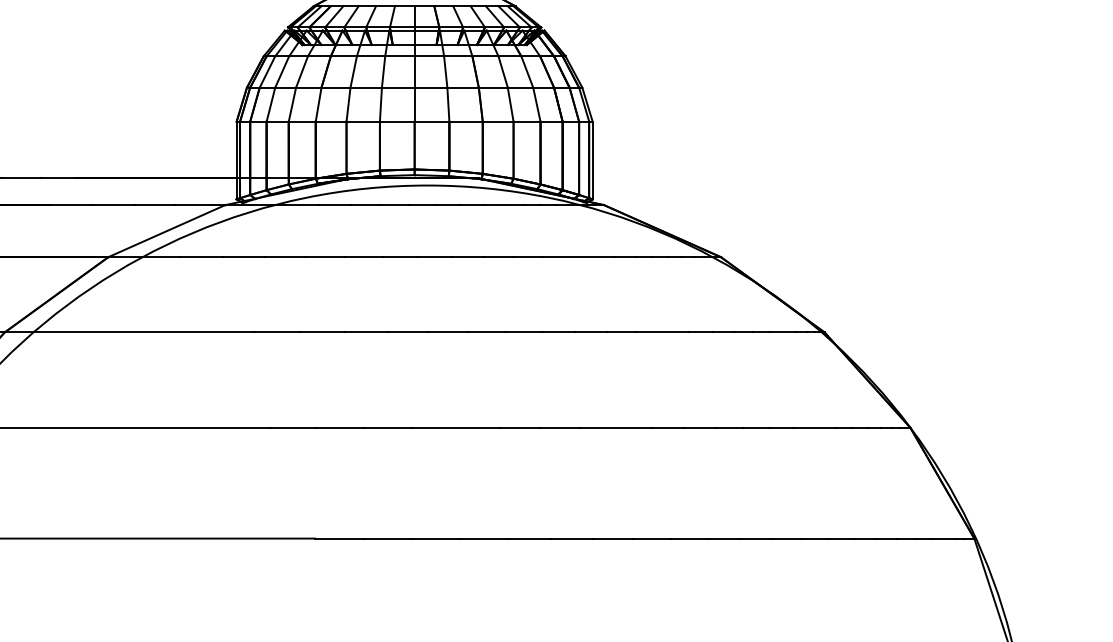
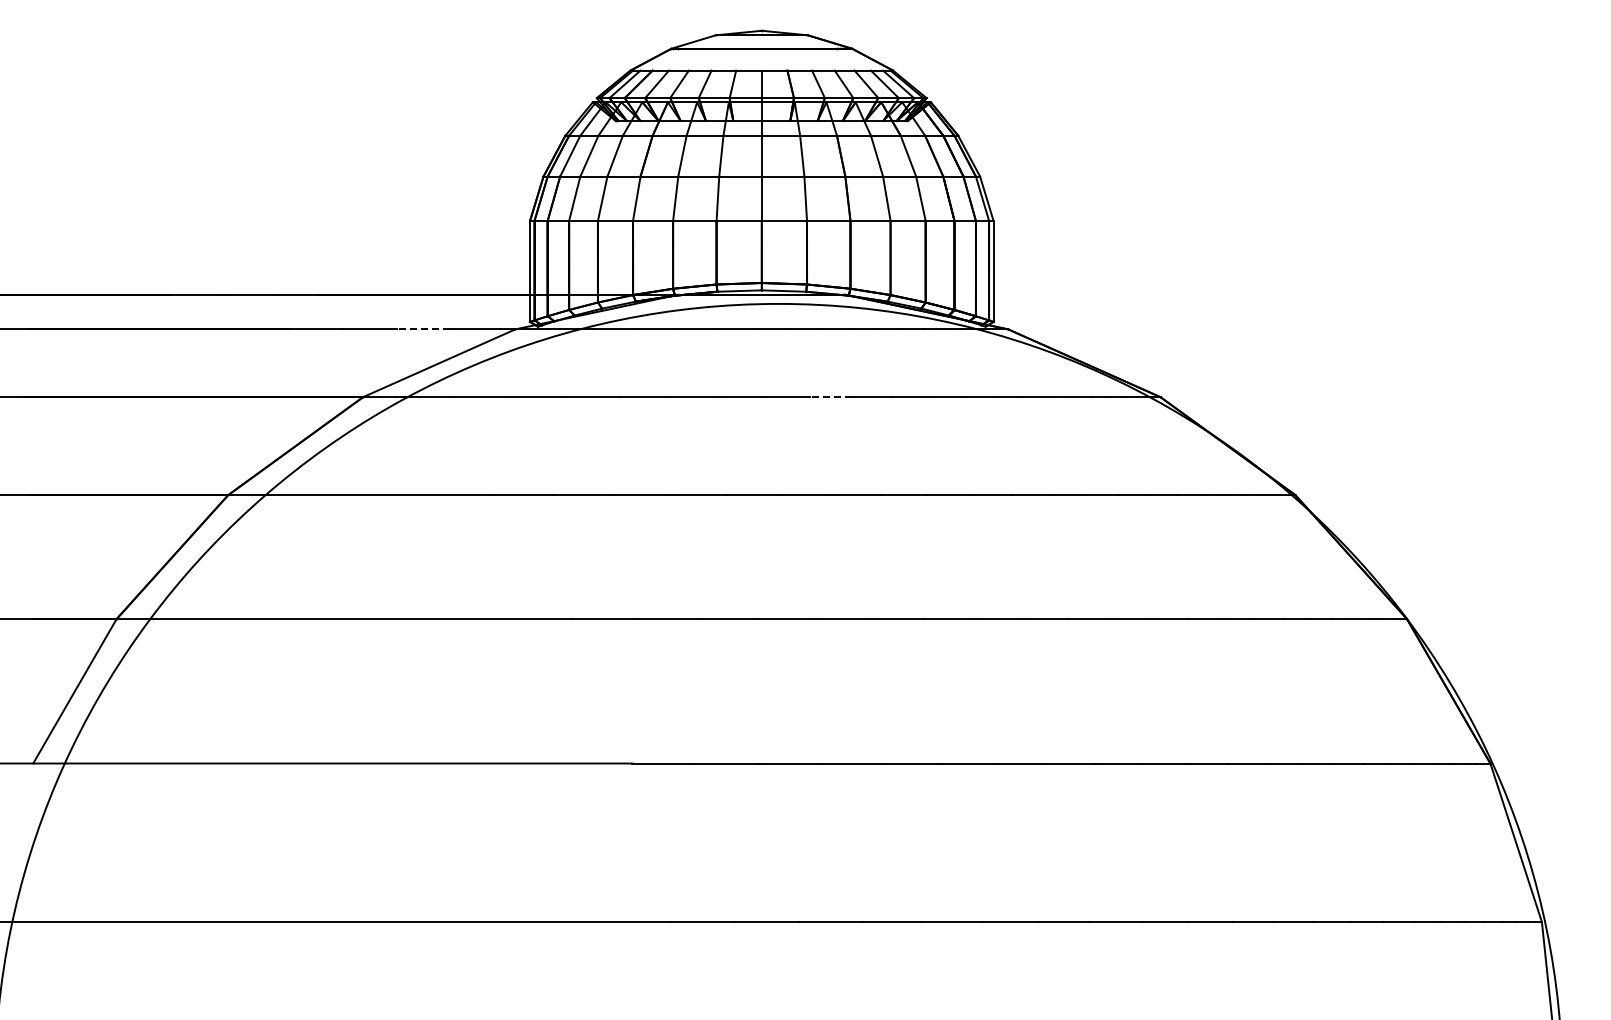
line: (154, 205) -> (422, 329), solid -> dashed
line: (468, 257) -> (831, 397), solid -> dashed

